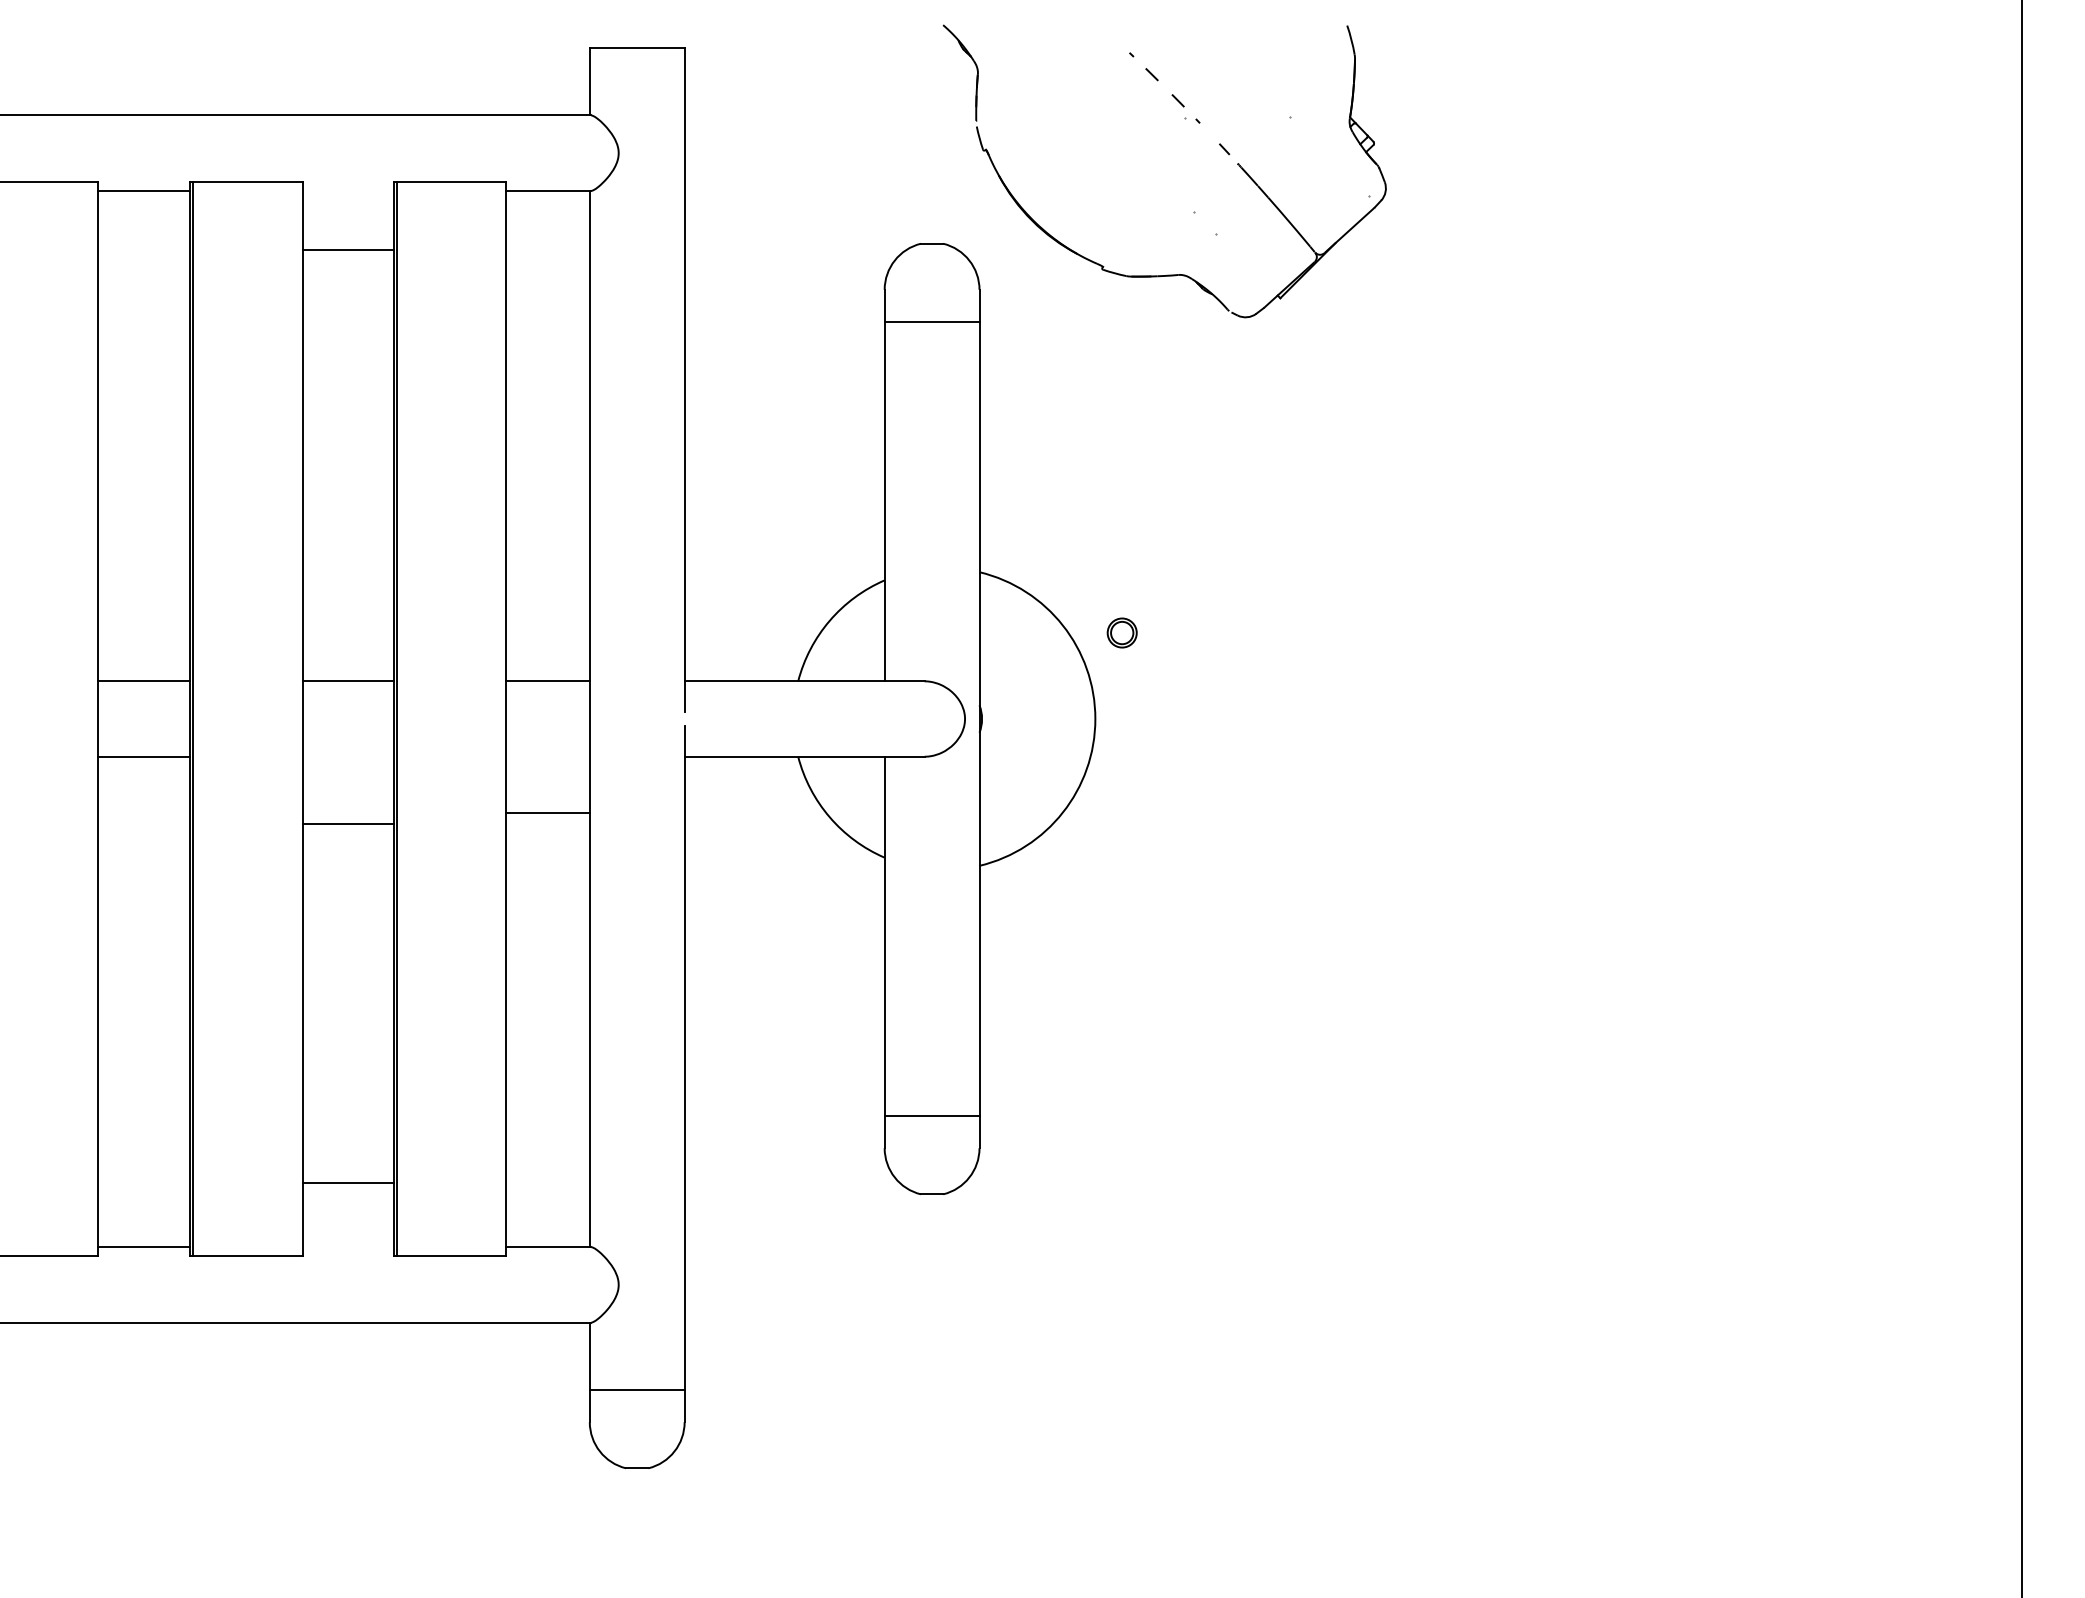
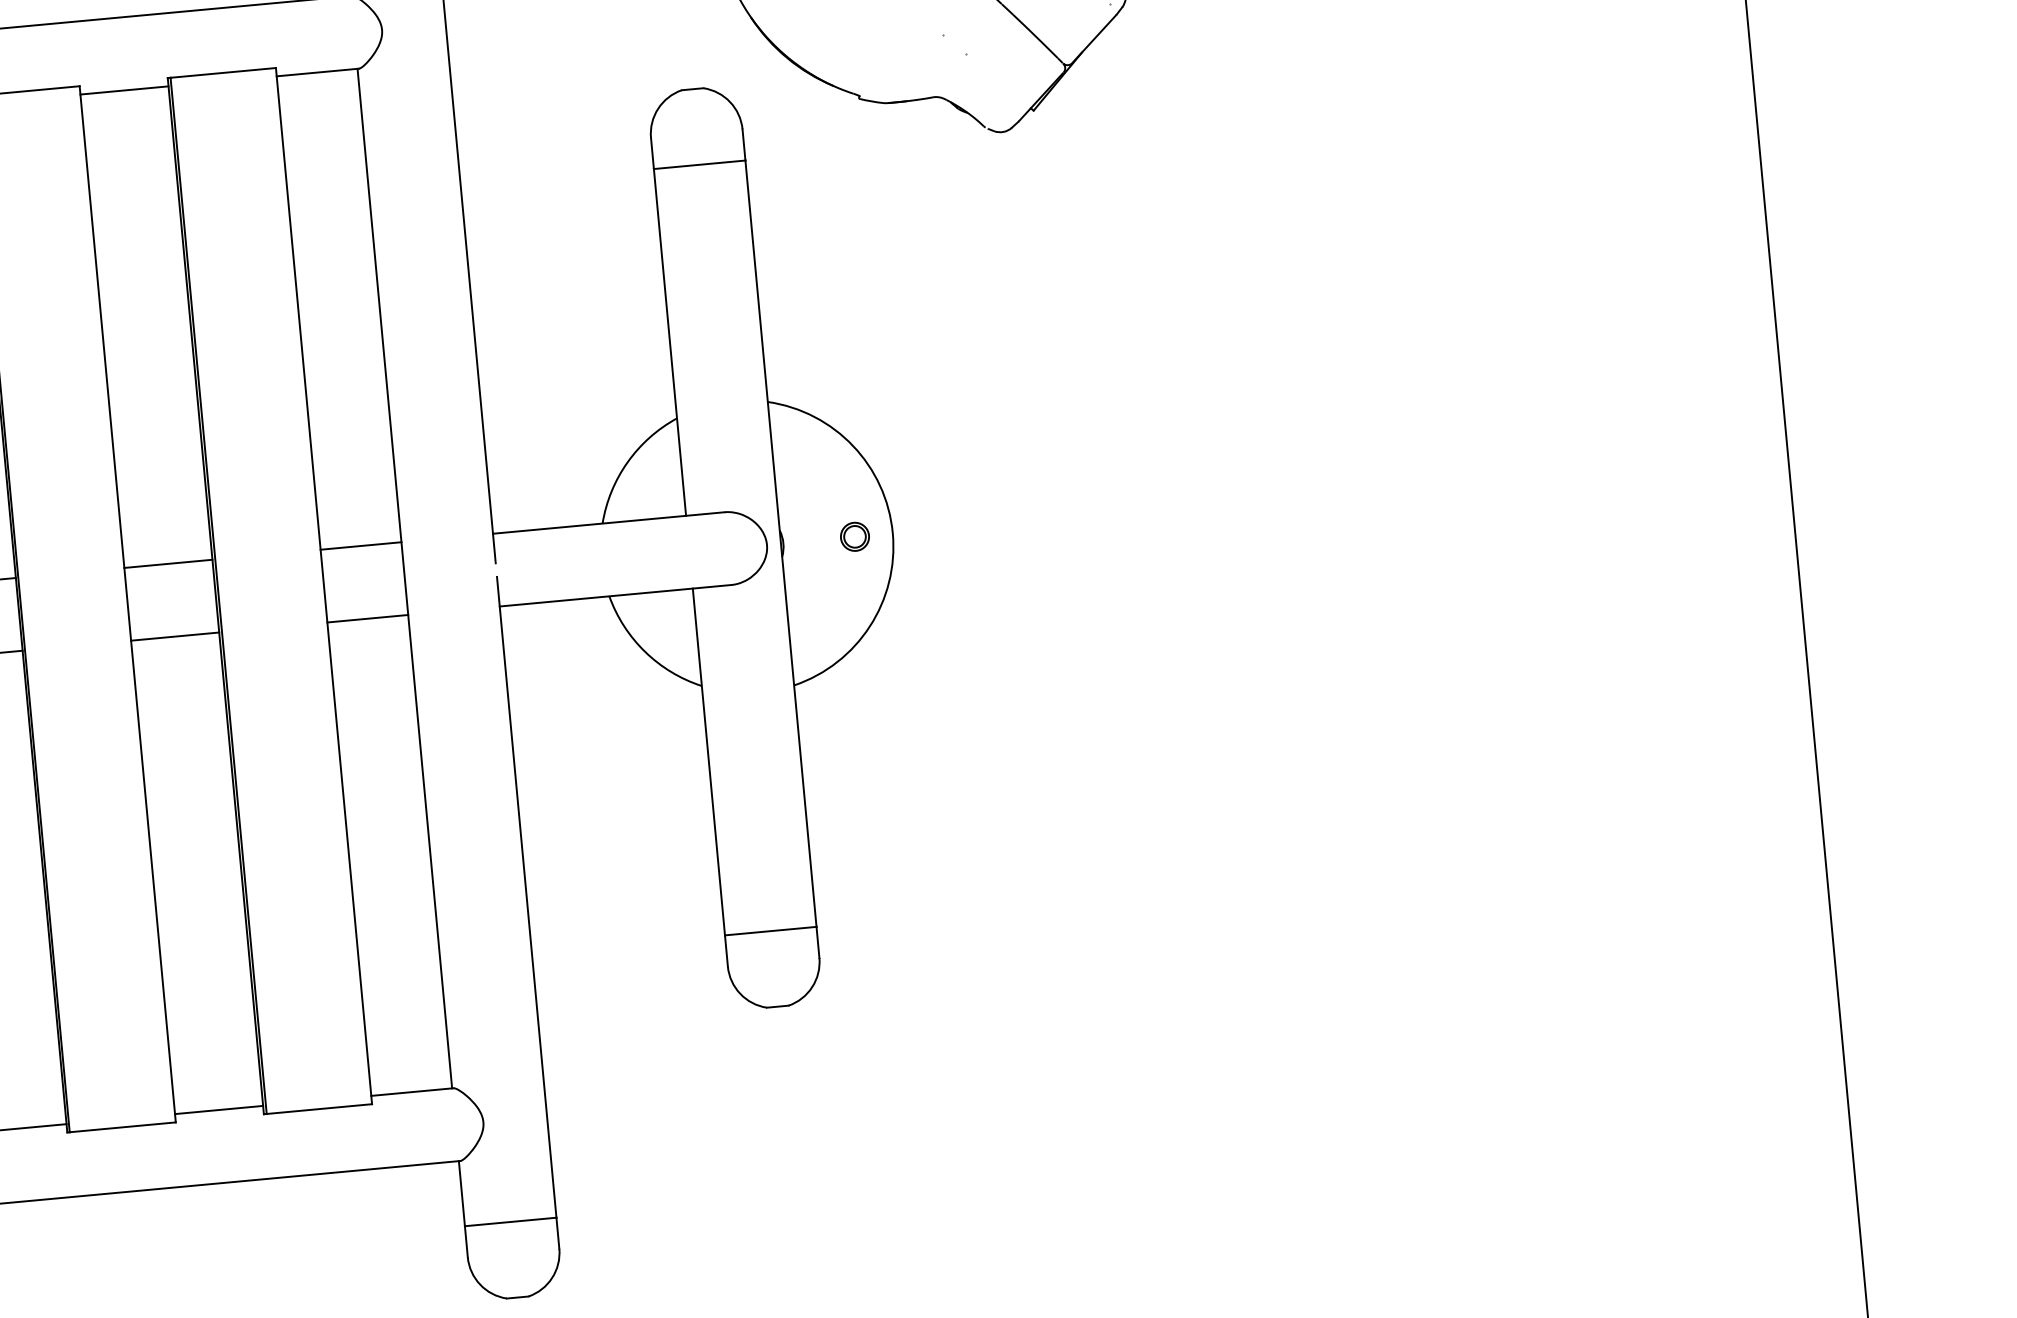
line: (347, 249) -> (123, 90), moved
part: (1121, 632) -> (854, 536), moved
line: (547, 812) -> (367, 618), moved
line: (347, 823) -> (174, 636), moved
line: (347, 1183) -> (218, 1110), moved

